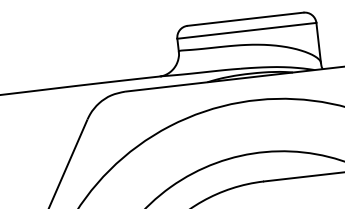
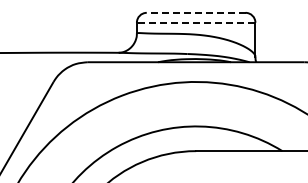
line: (244, 18) -> (195, 12), solid -> dashed
line: (246, 30) -> (195, 22), solid -> dashed

